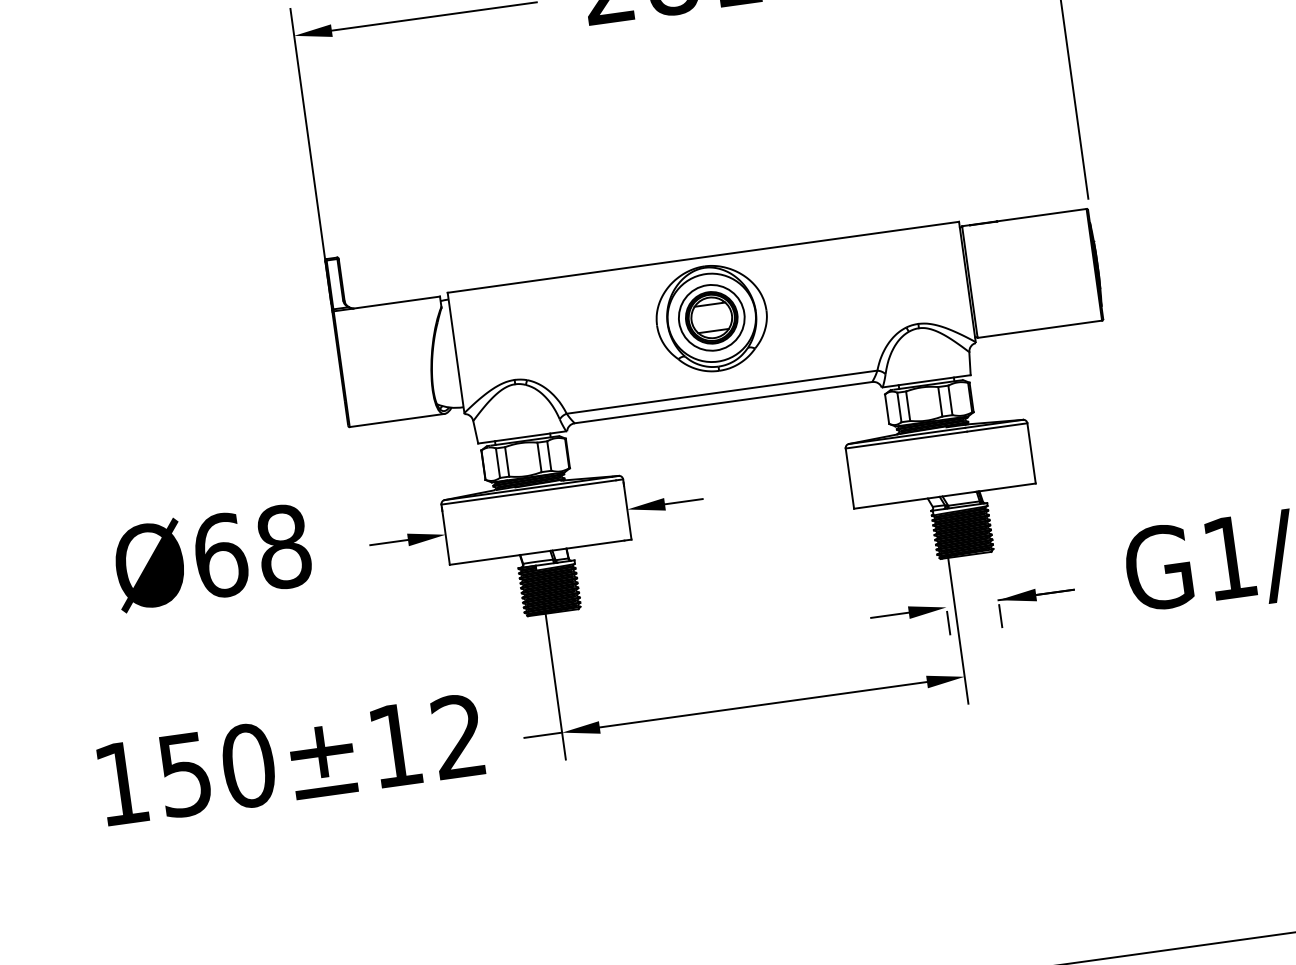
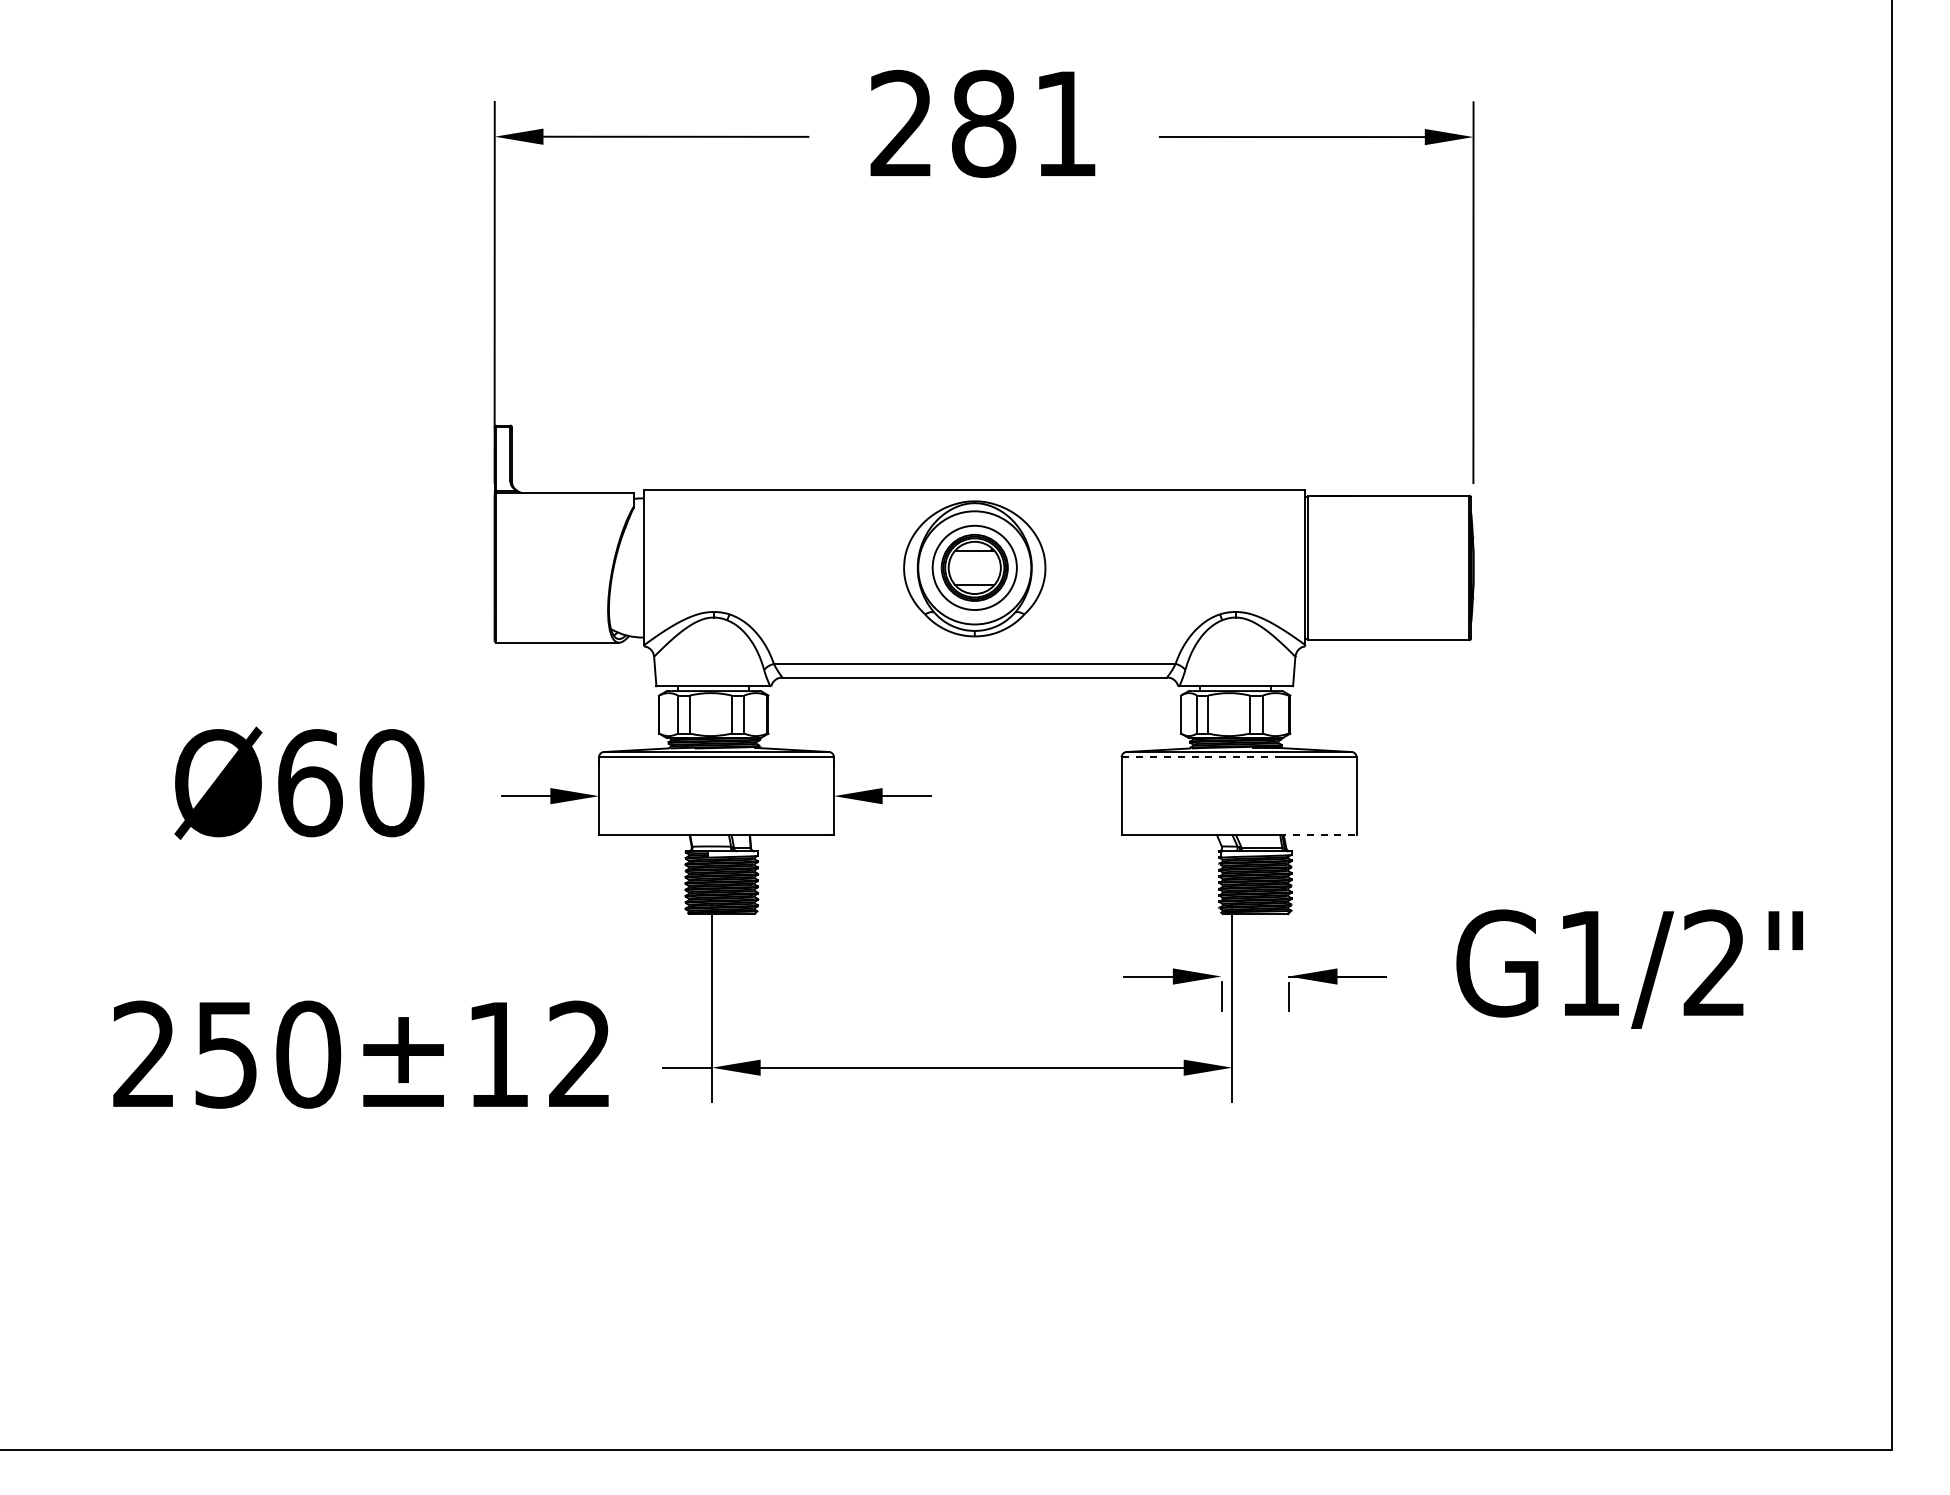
line: (906, 440) -> (1200, 757), solid -> dashed
line: (1005, 488) -> (1317, 835), solid -> dashed
text: (283, 546) -> (391, 782), Ø68 -> Ø60
text: (120, 782) -> (143, 1053), 150±12 -> 250±12

